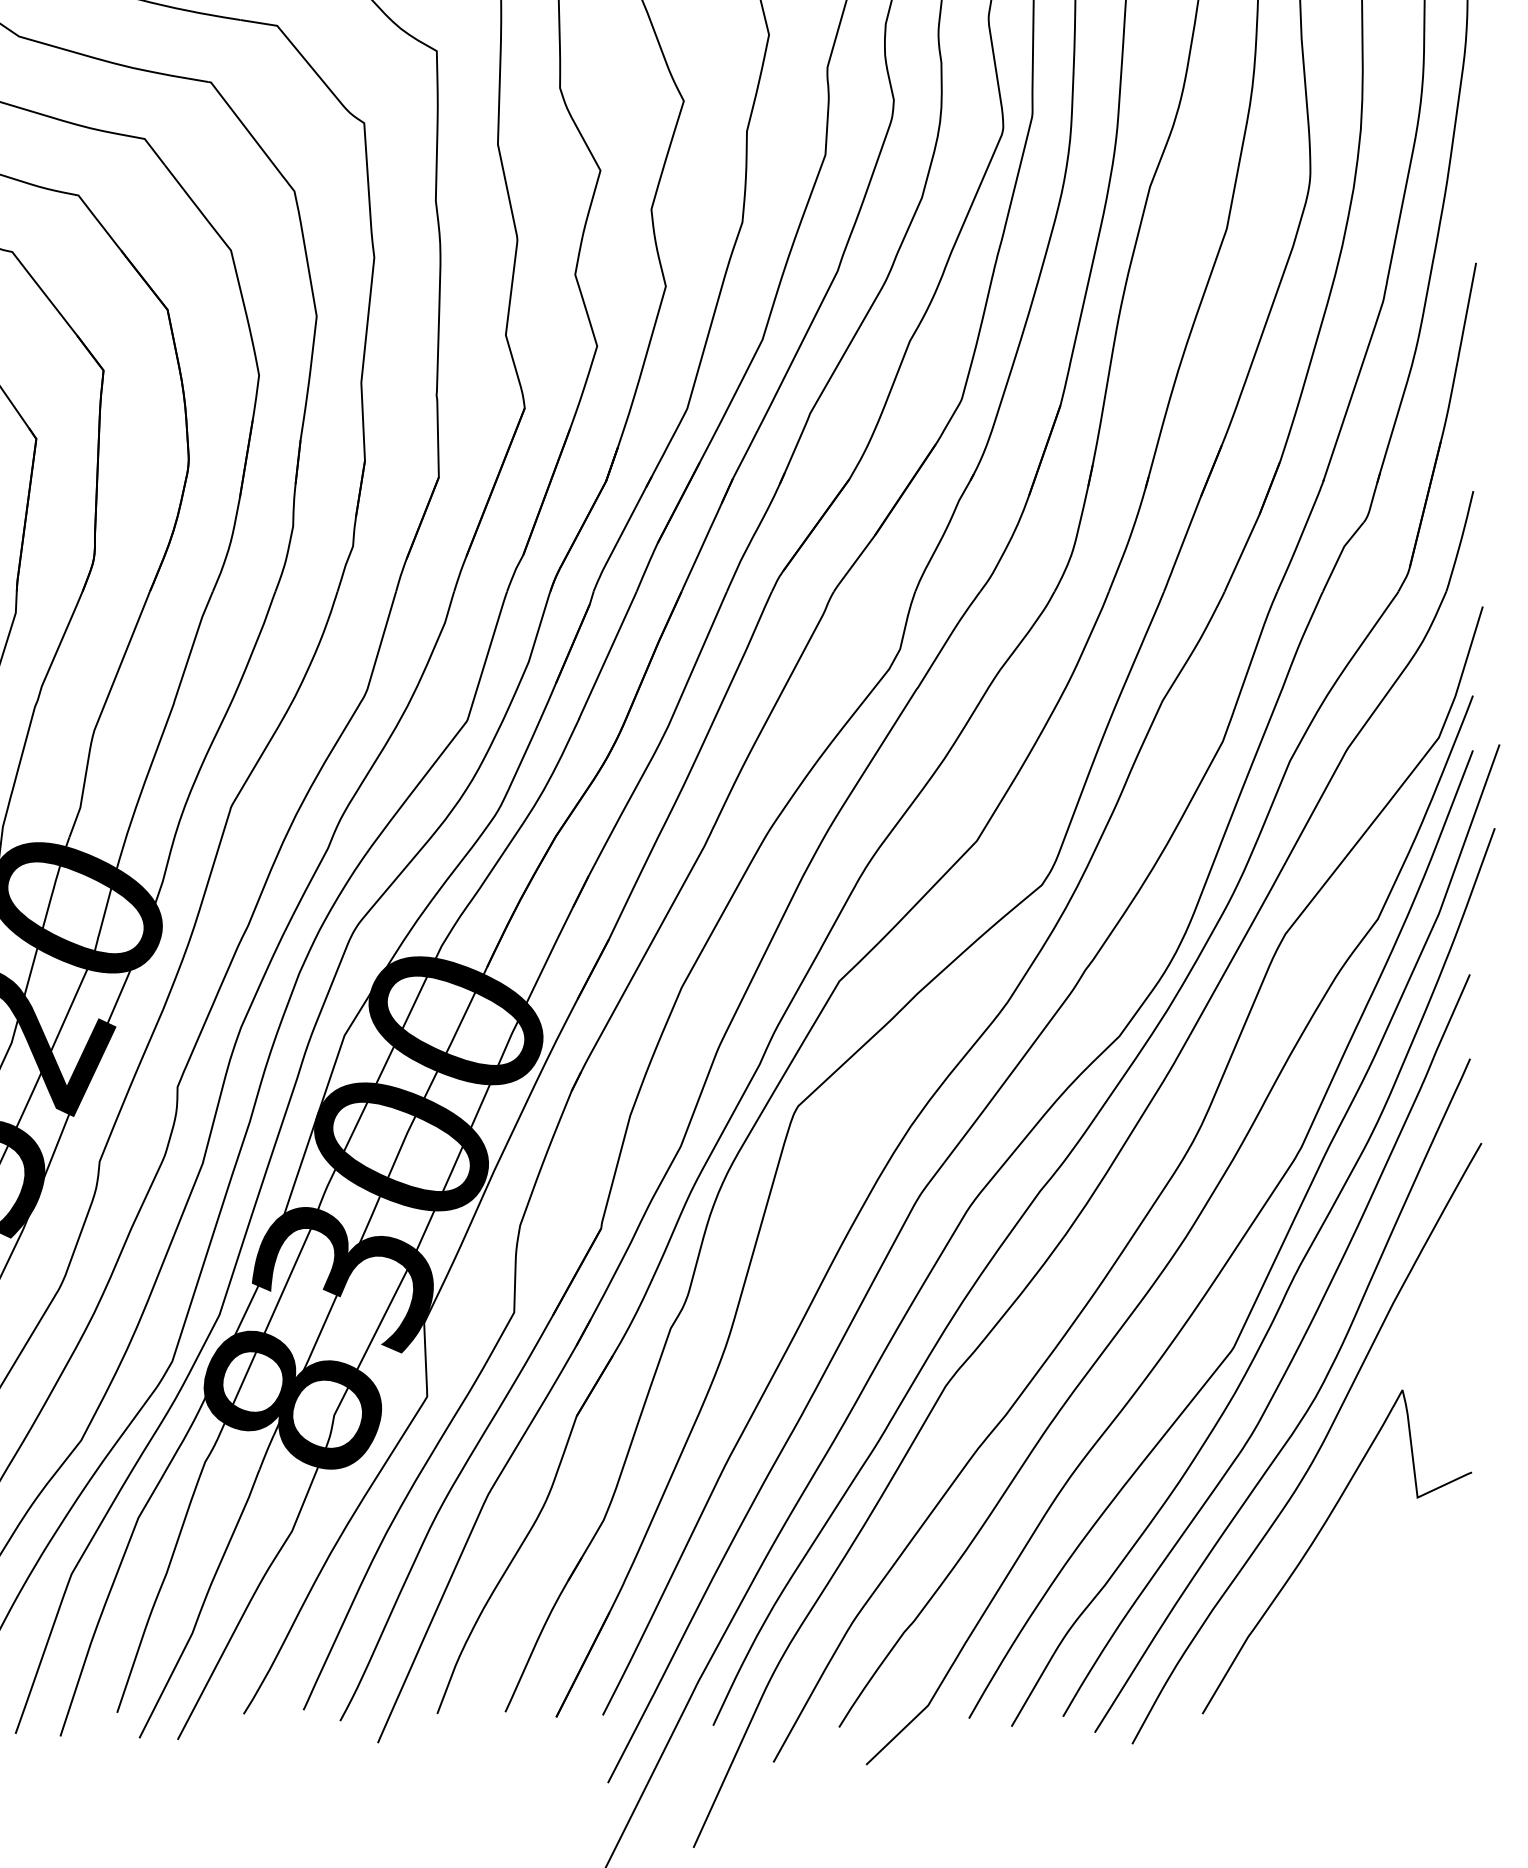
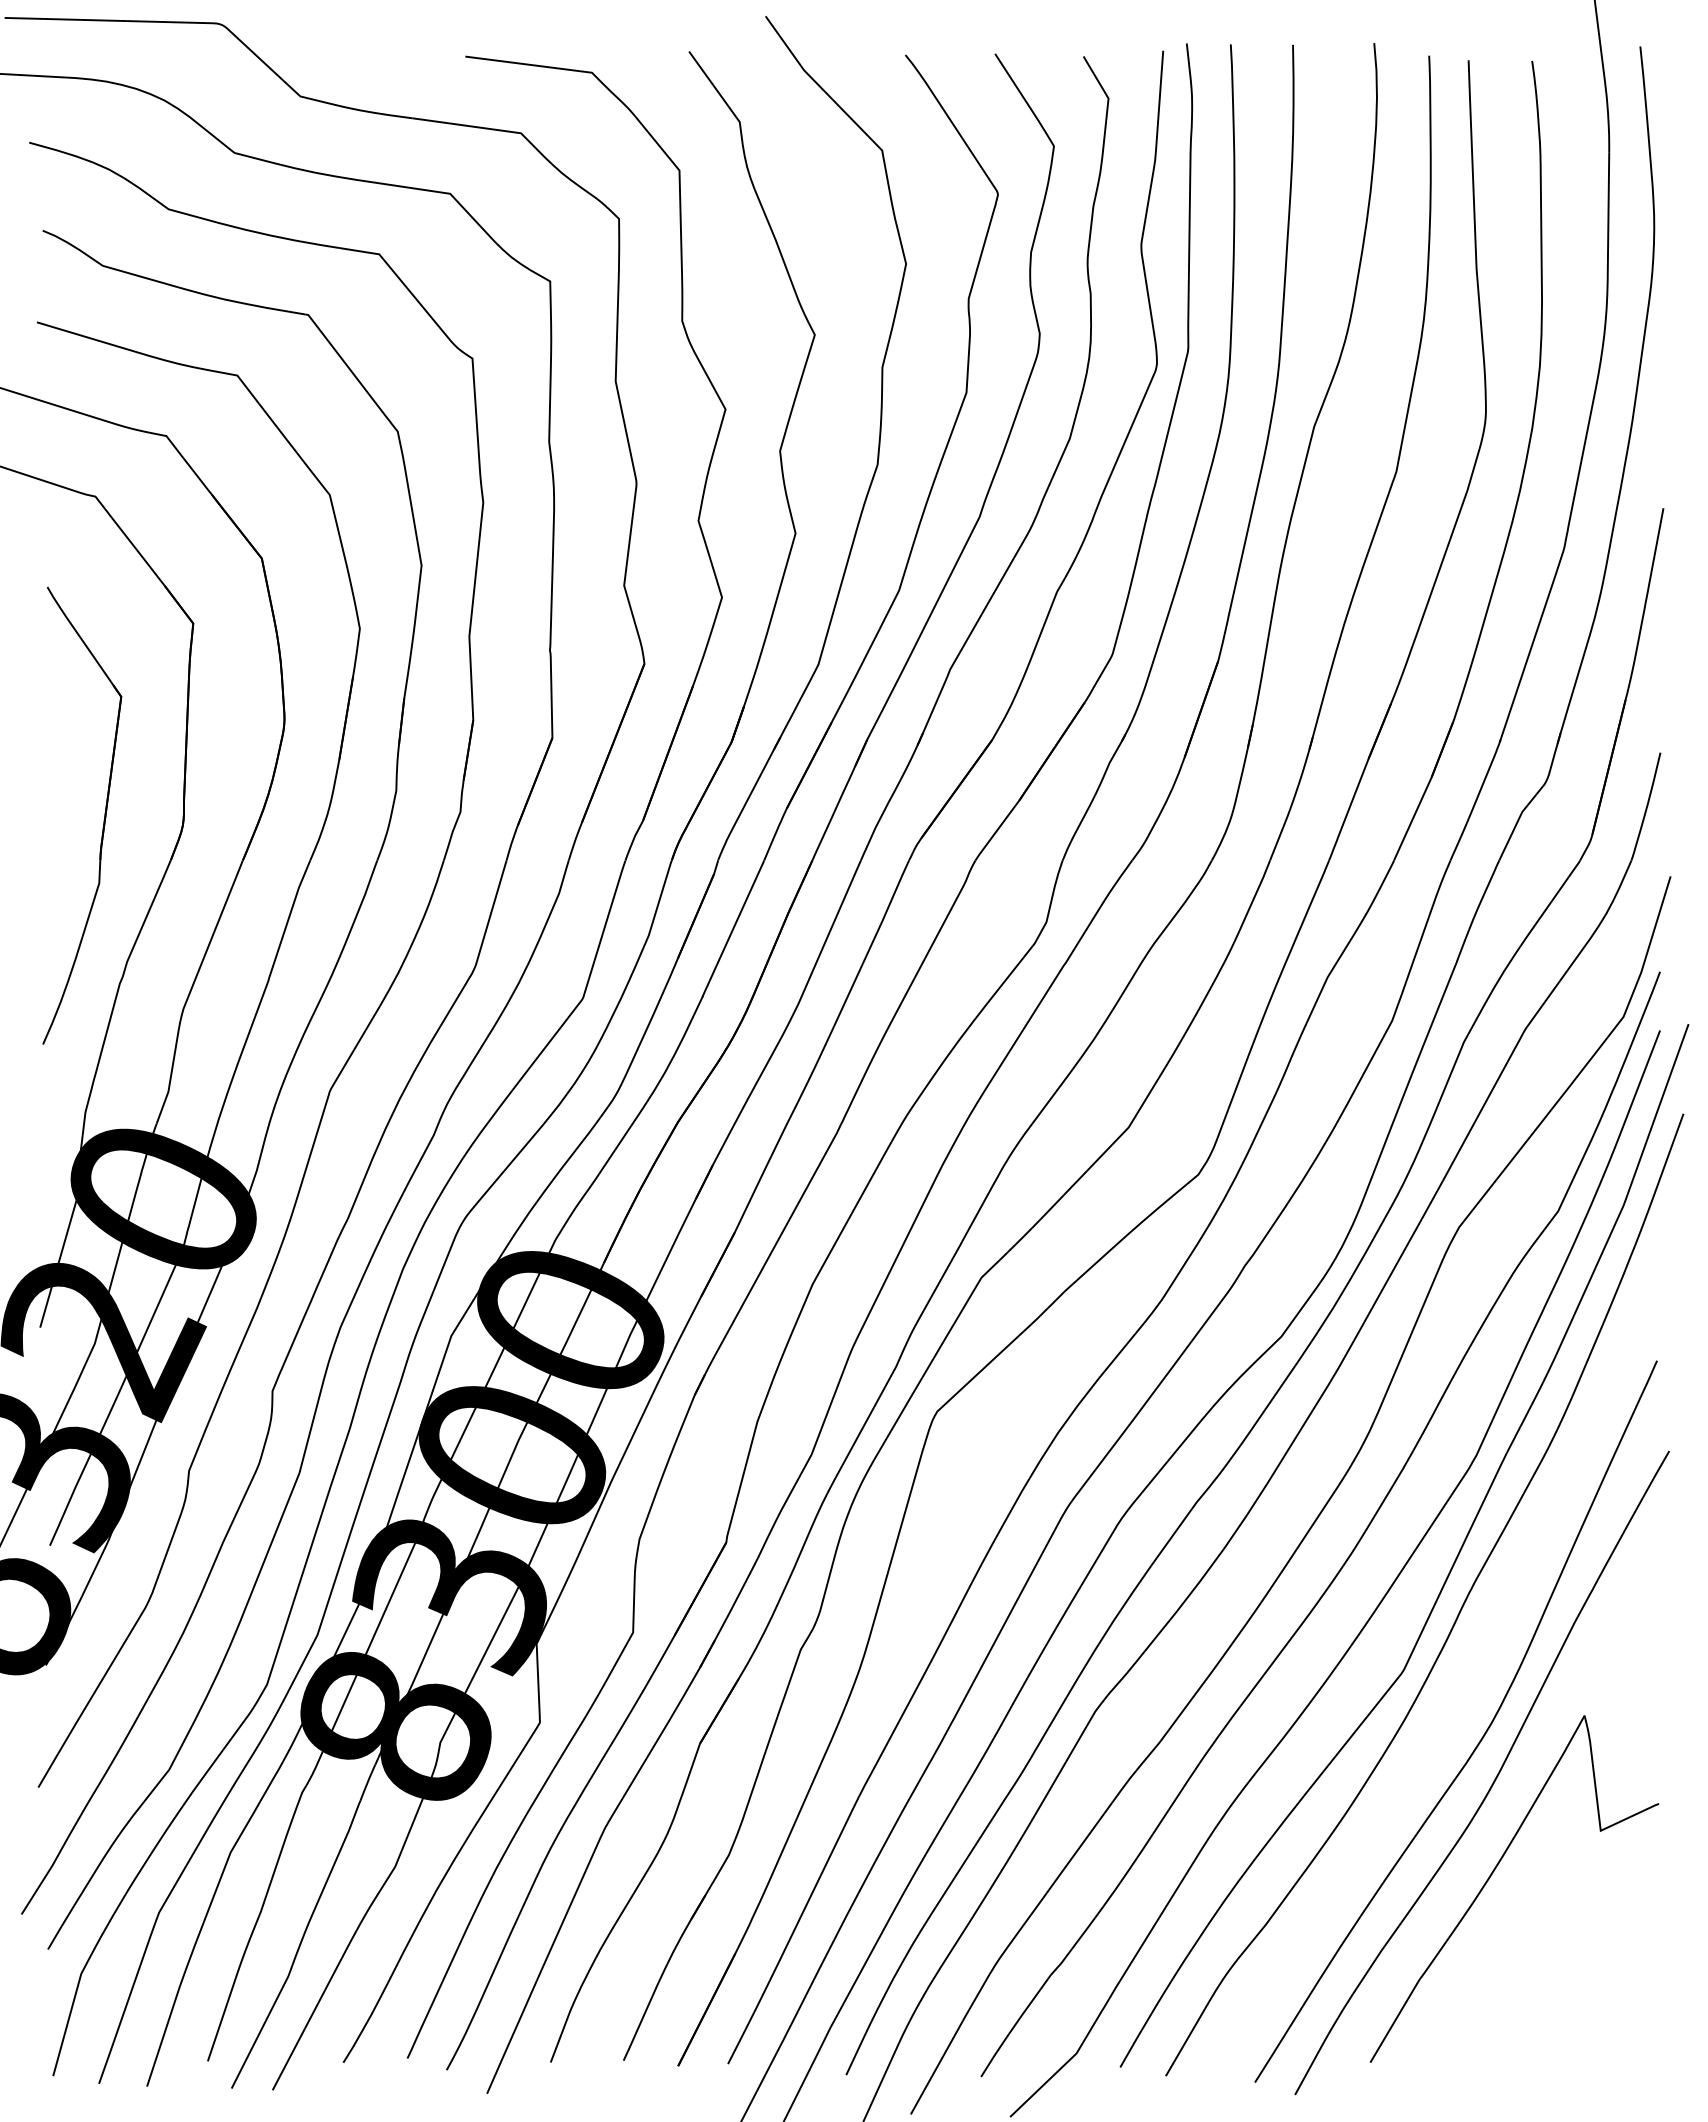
curve: (1292, 1357) -> (1466, 1680), removed

